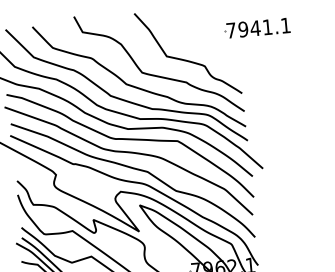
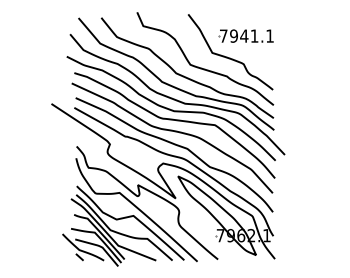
part: (256, 27) -> (245, 35), moved

